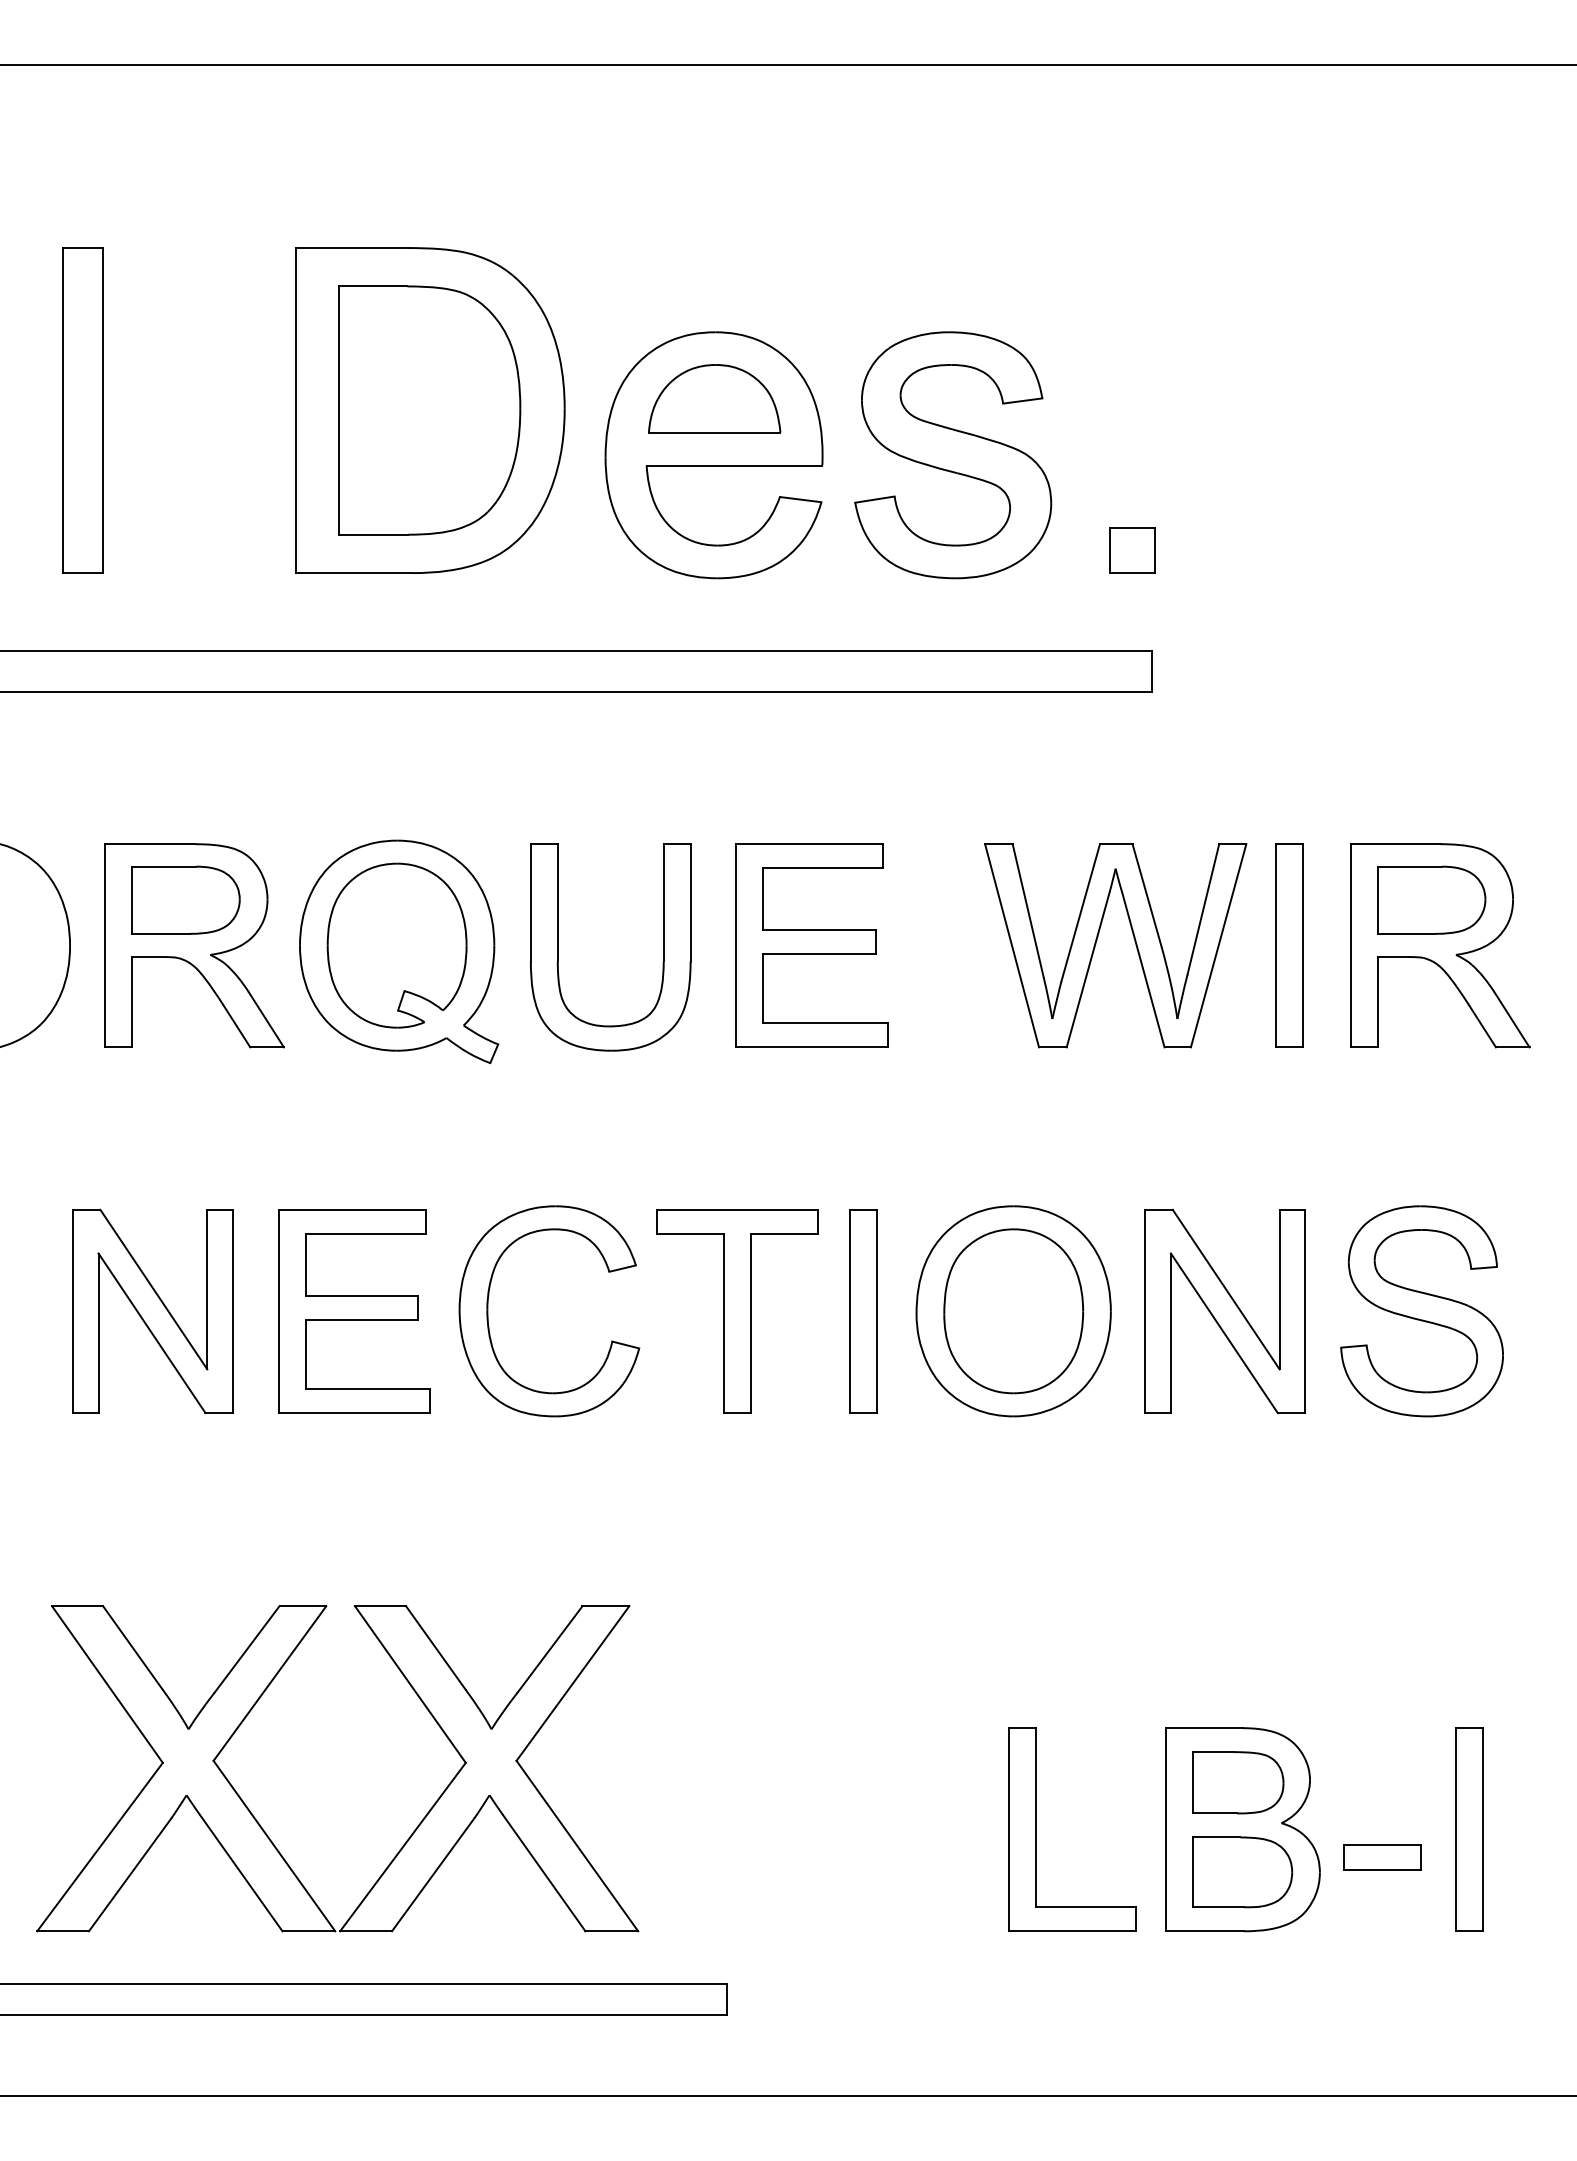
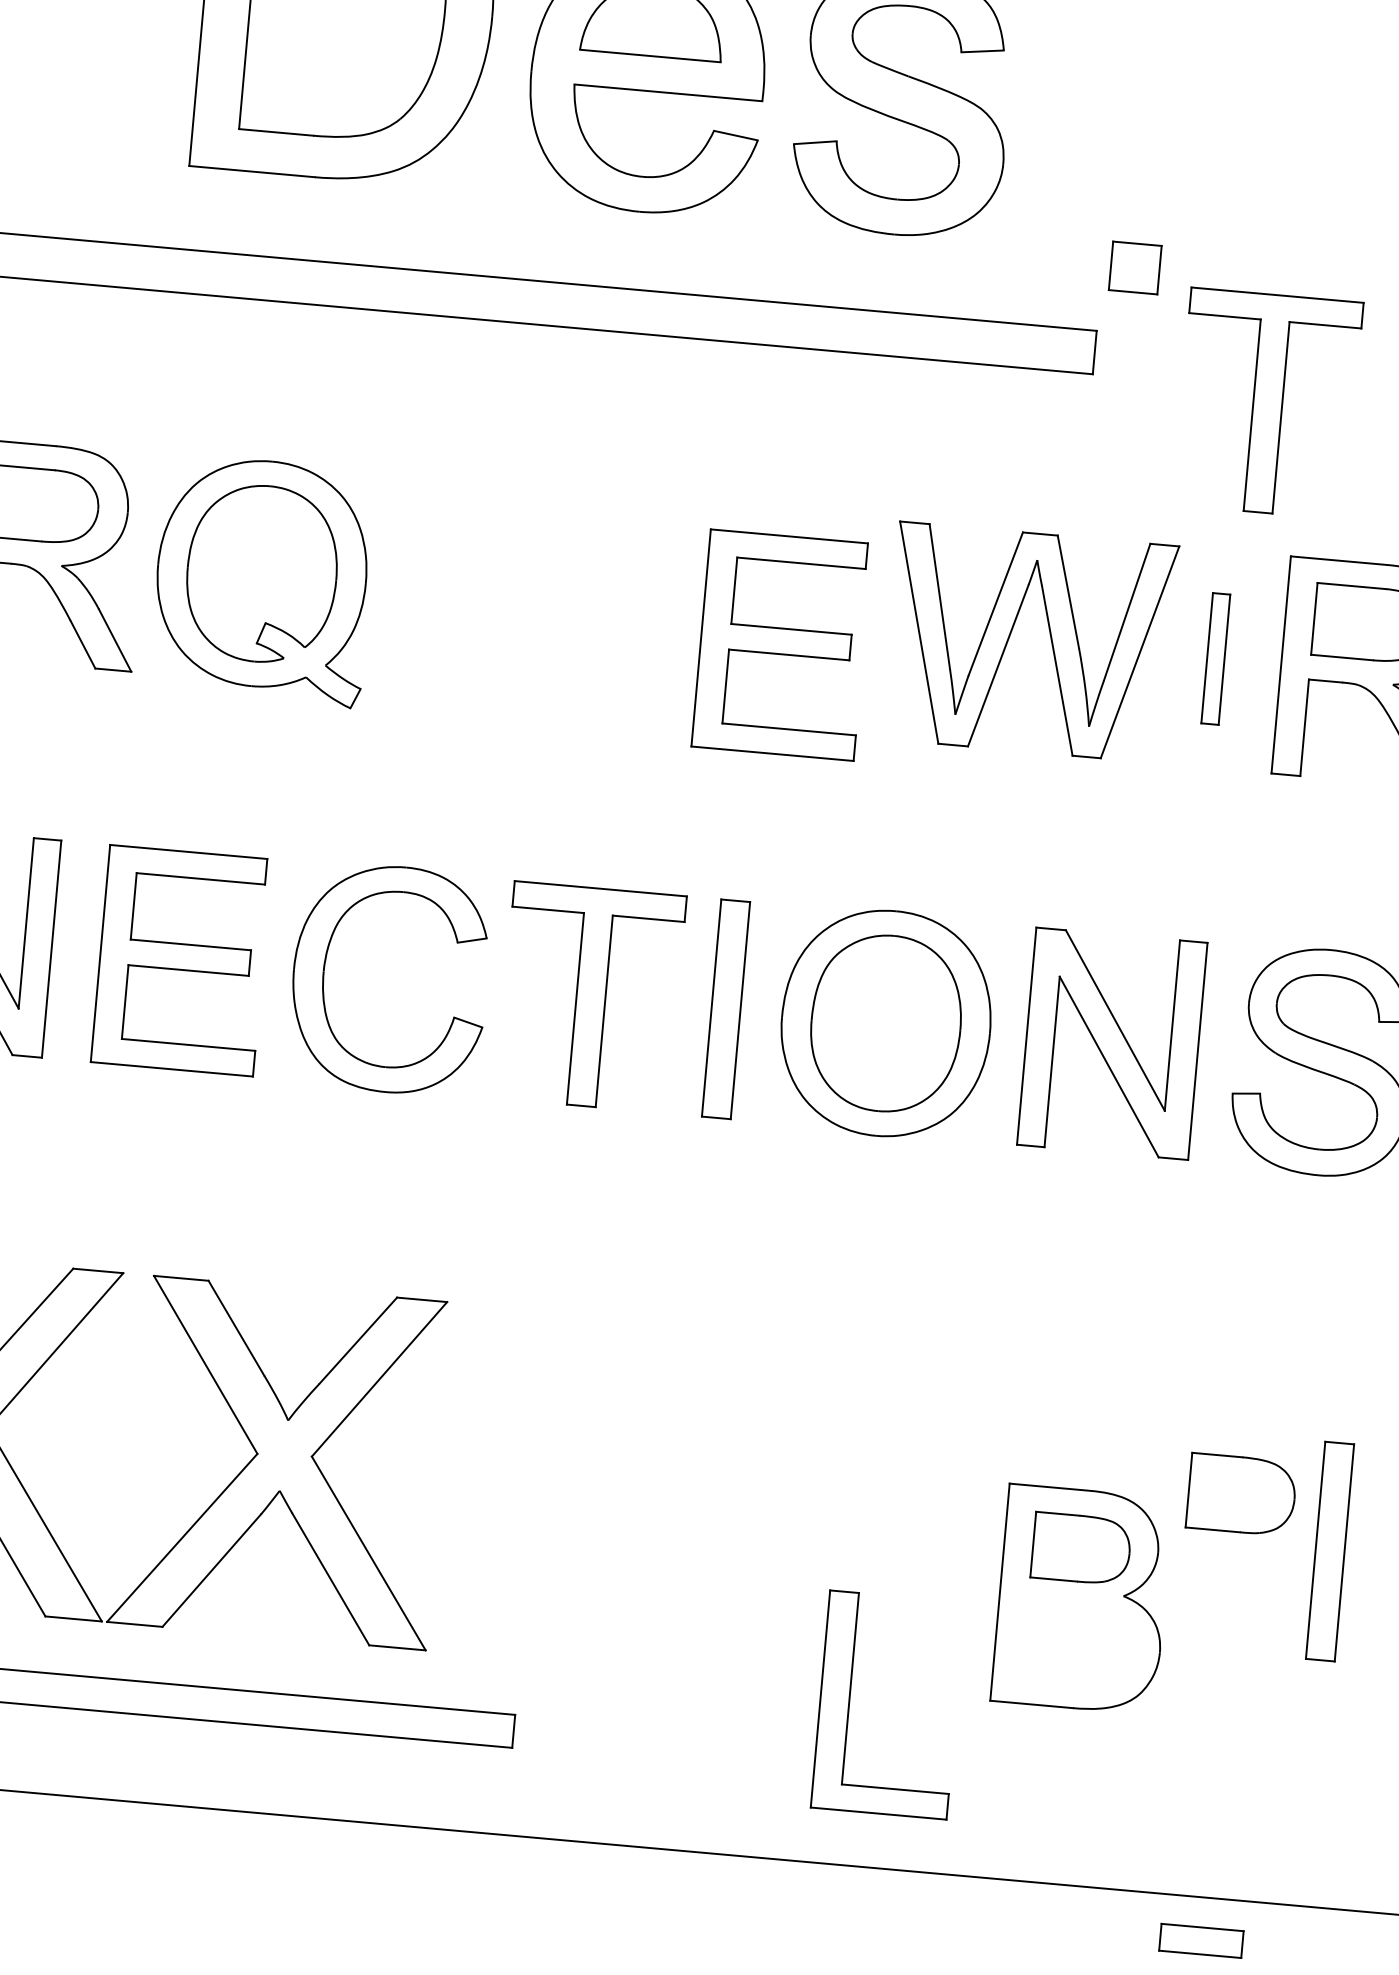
part: (1132, 550) -> (1135, 268), moved
part: (1316, 704) -> (1267, 403), added
part: (811, 945) -> (781, 644), moved
part: (1289, 945) -> (1215, 658), size x0.6
part: (558, 947) -> (434, 591), removed
part: (1036, 1829) -> (850, 1701), moved
part: (1469, 1829) -> (1330, 1551), moved
part: (1382, 1857) -> (1201, 1940), moved
part: (1242, 1872) -> (1241, 1494), moved

